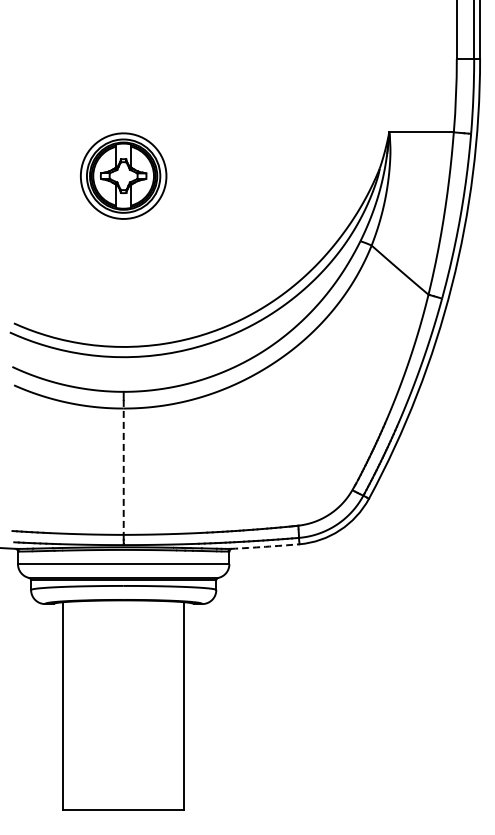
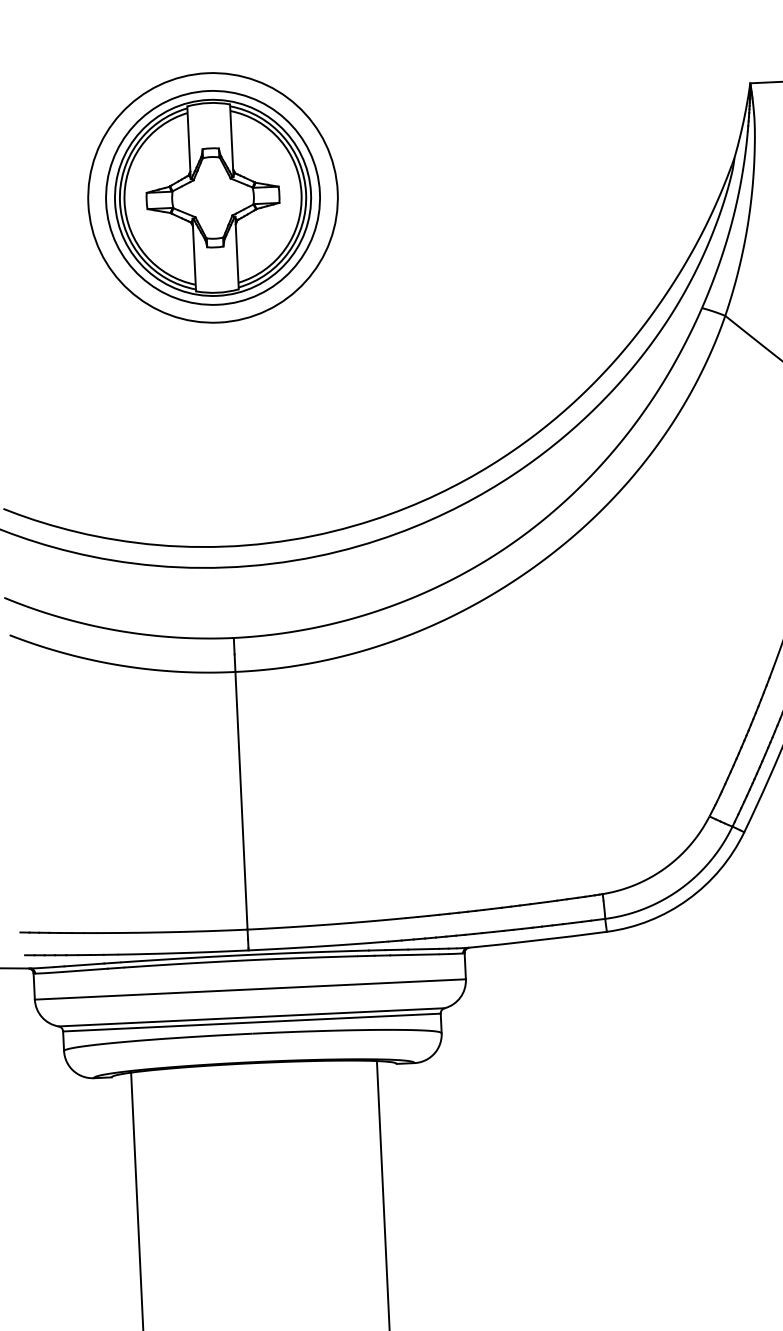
part: (123, 176) -> (212, 198), size x1.43
line: (123, 467) -> (240, 792), dashed -> solid
arc: (265, 546) -> (537, 939), dashed -> solid

